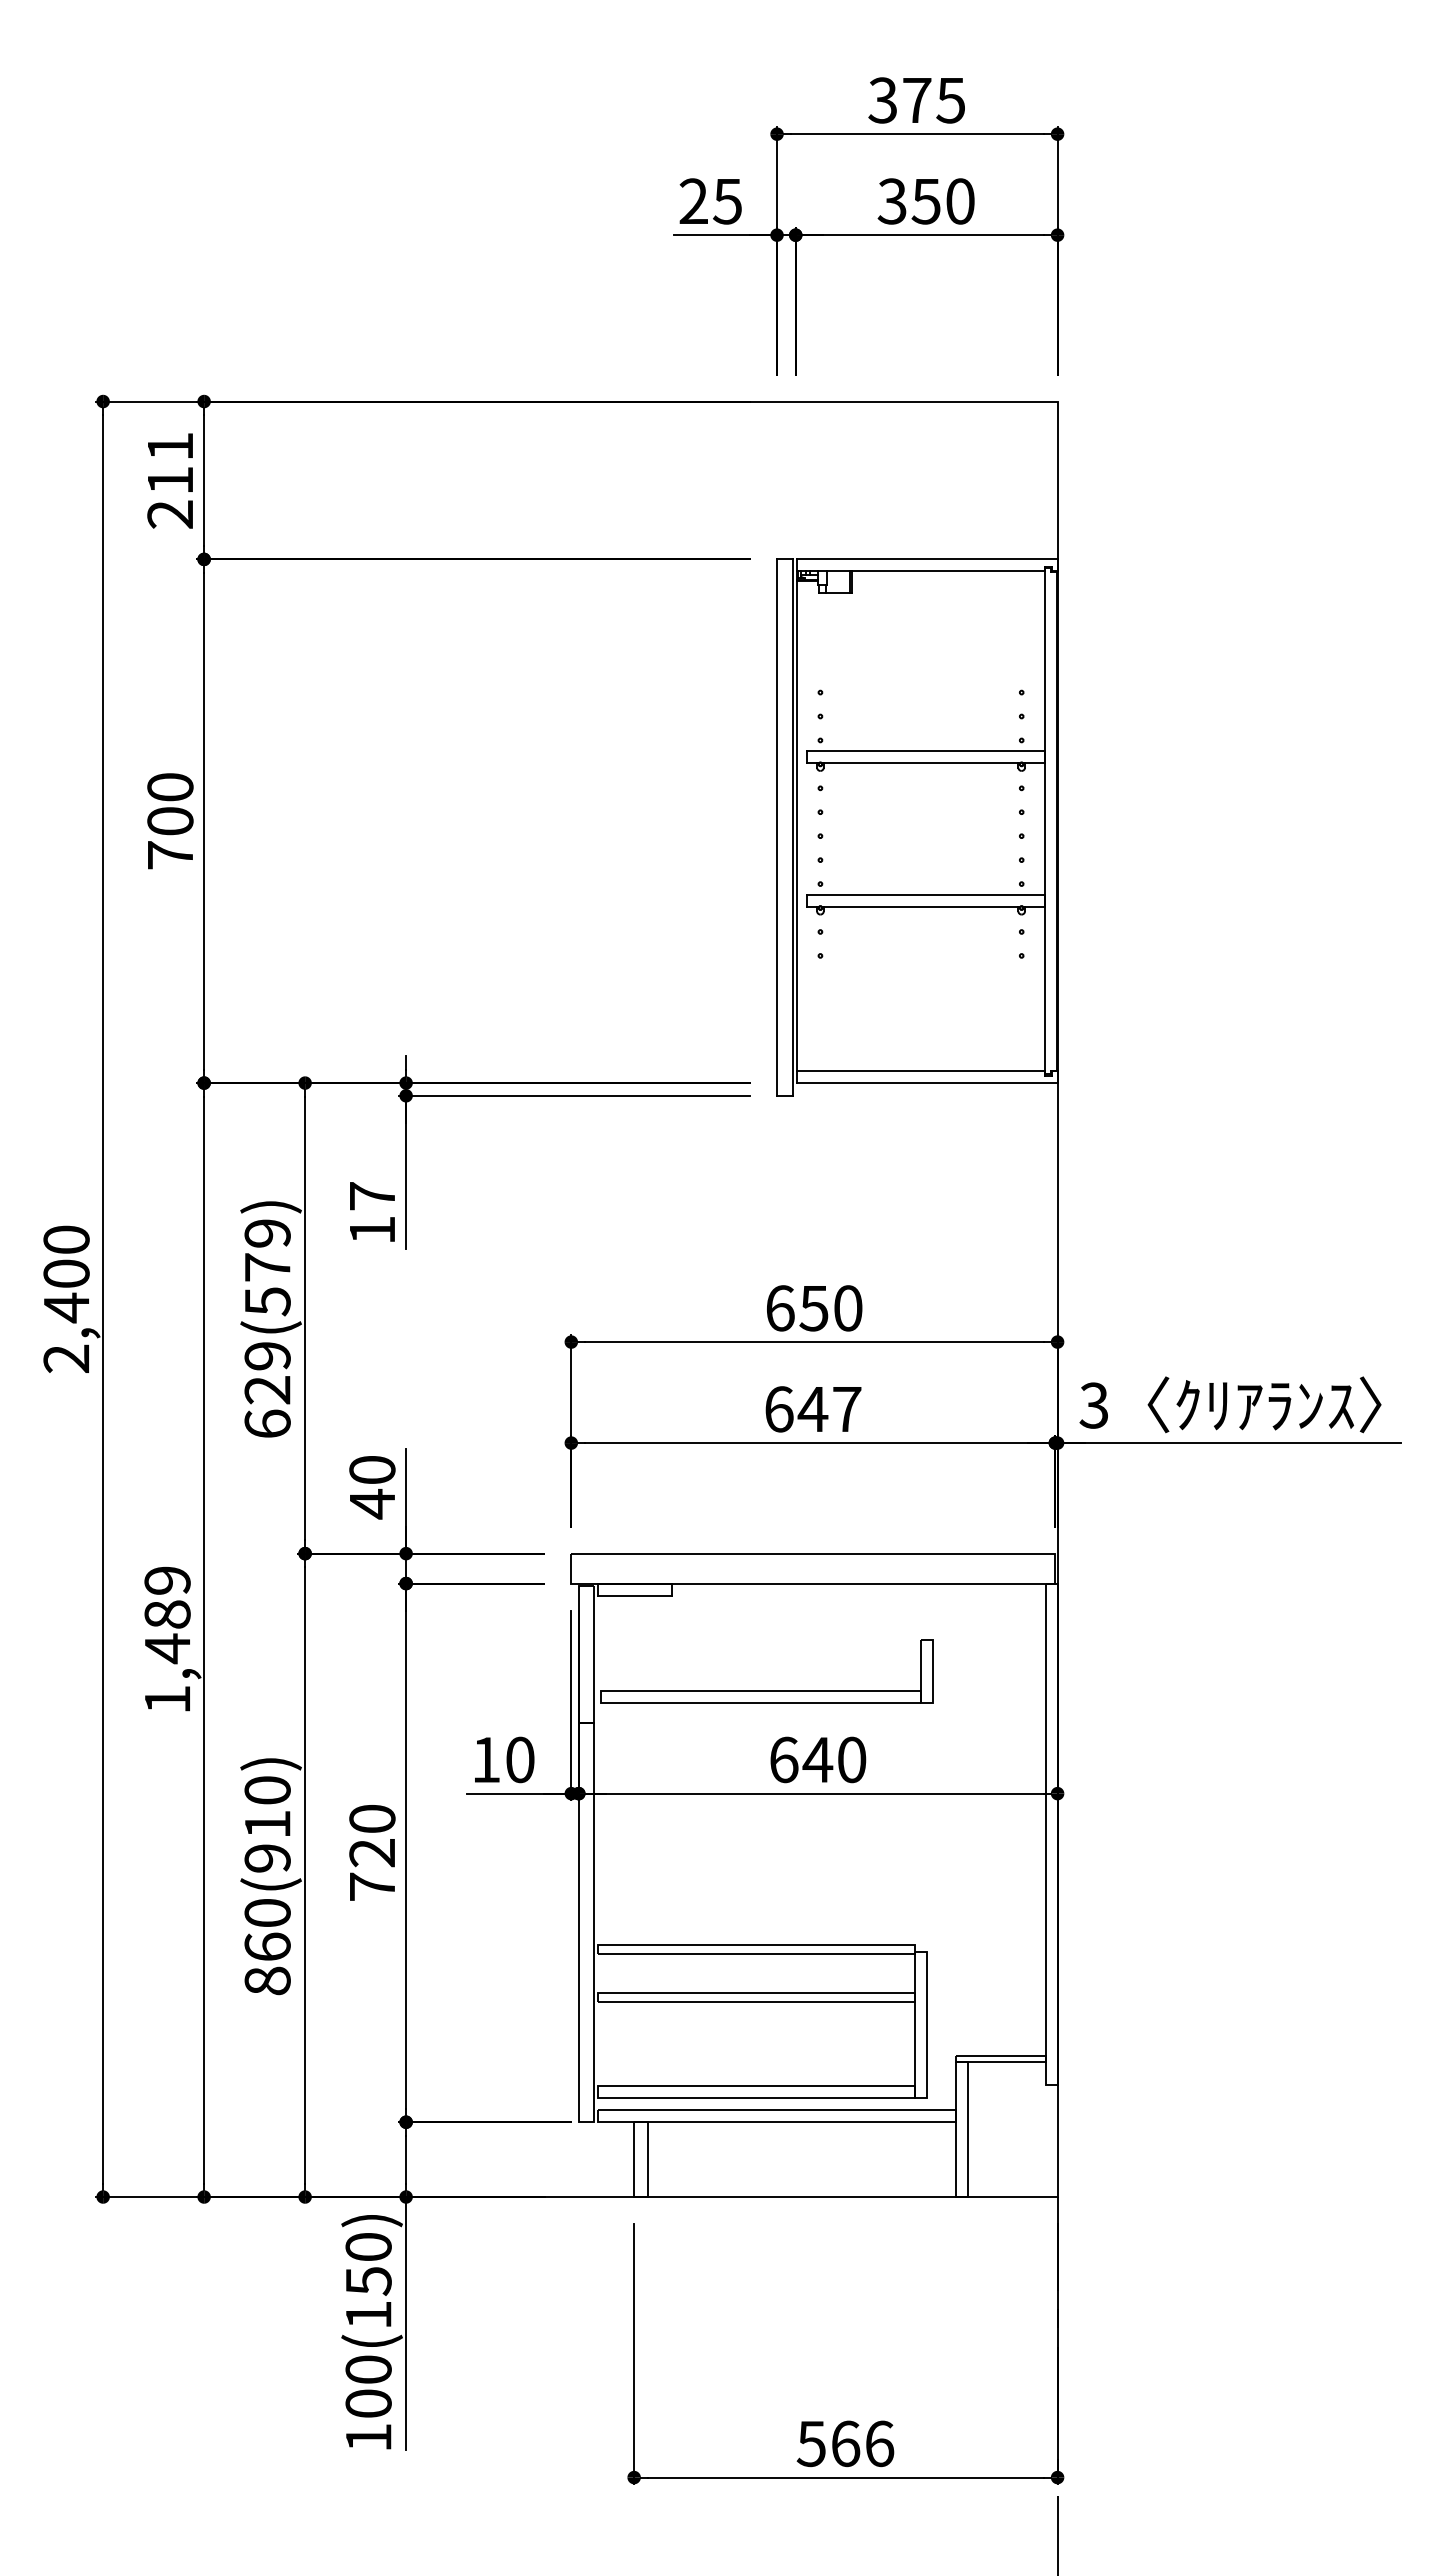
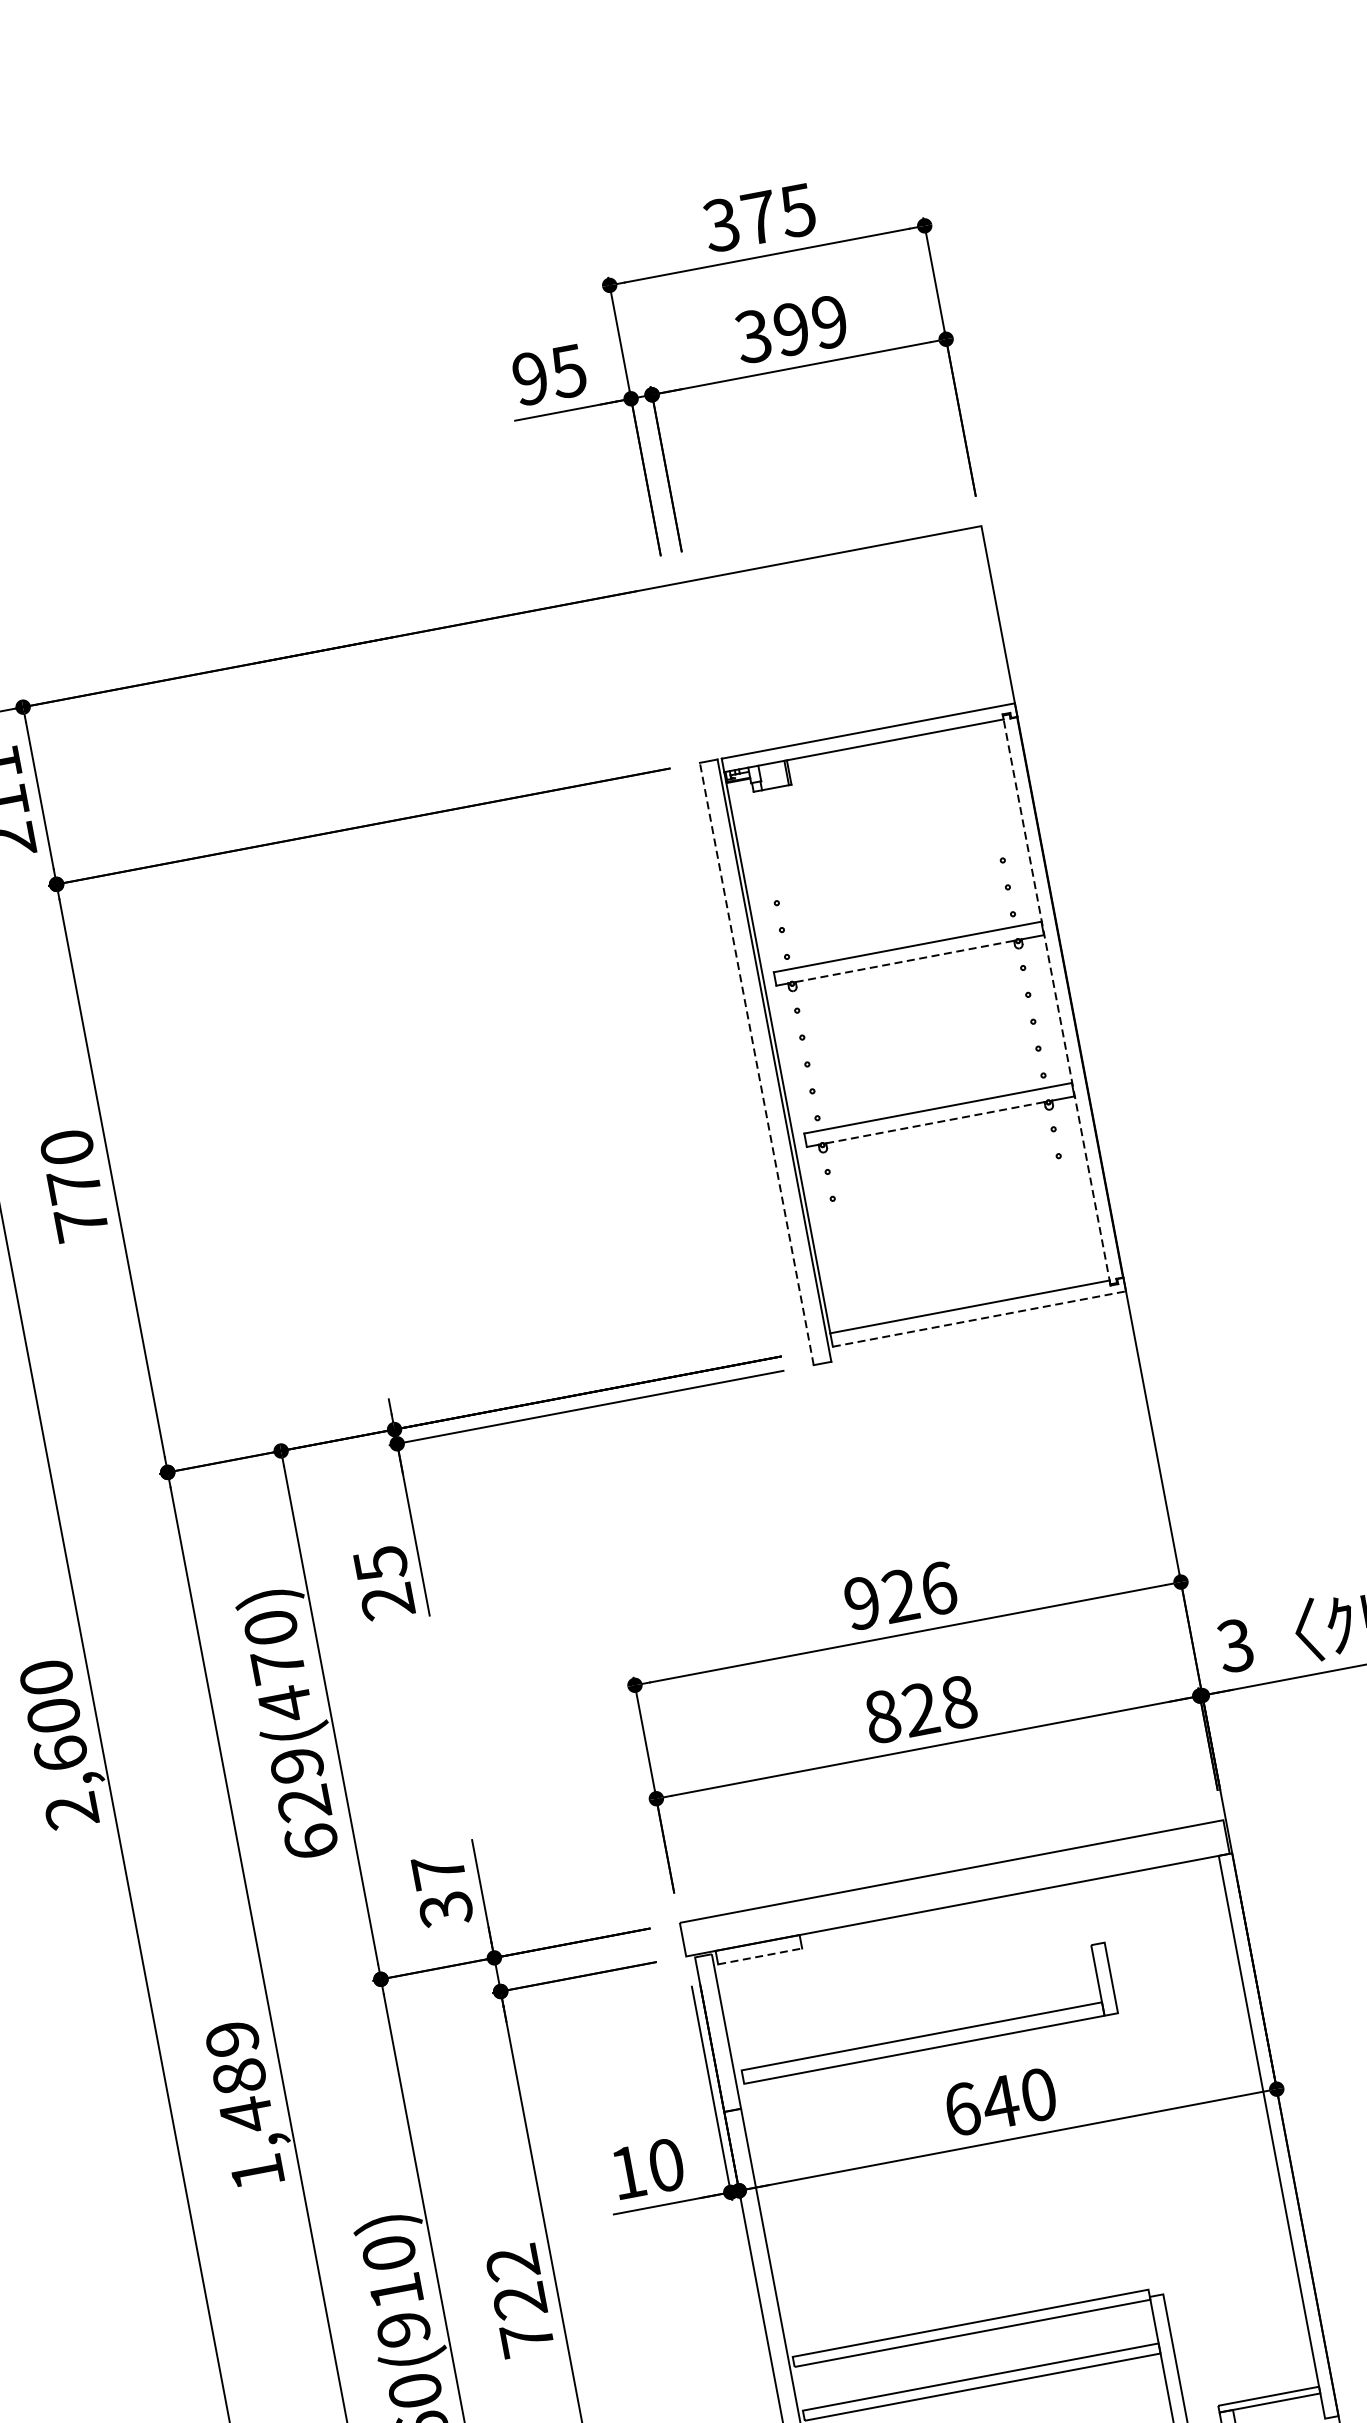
text: (693, 201) -> (530, 378), 25 -> 95
text: (942, 201) -> (809, 325), 350 -> 399
line: (921, 763) -> (905, 961), solid -> dashed
line: (1045, 820) -> (1056, 999), solid -> dashed
text: (170, 821) -> (74, 1185), 700 -> 770
line: (777, 827) -> (757, 1063), solid -> dashed
line: (921, 907) -> (935, 1123), solid -> dashed
line: (927, 1083) -> (980, 1319), solid -> dashed
text: (372, 1213) -> (384, 1583), 17 -> 25
text: (267, 1268) -> (278, 1667), 629(579) -> 629(470)
text: (66, 1307) -> (60, 1753), 2,400 -> 2,600
text: (814, 1308) -> (900, 1596), 650 -> 926
text: (813, 1409) -> (921, 1709), 647 -> 828
text: (372, 1487) -> (442, 1890), 40 -> 37
line: (635, 1595) -> (760, 1956), solid -> dashed
text: (372, 1819) -> (513, 2263), 720 -> 722

